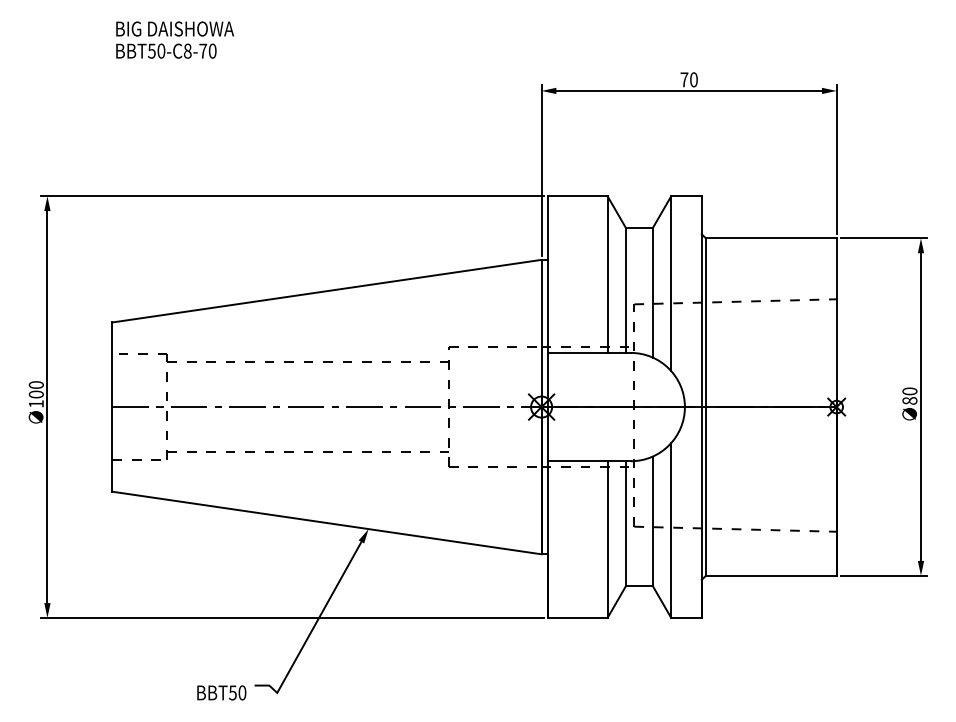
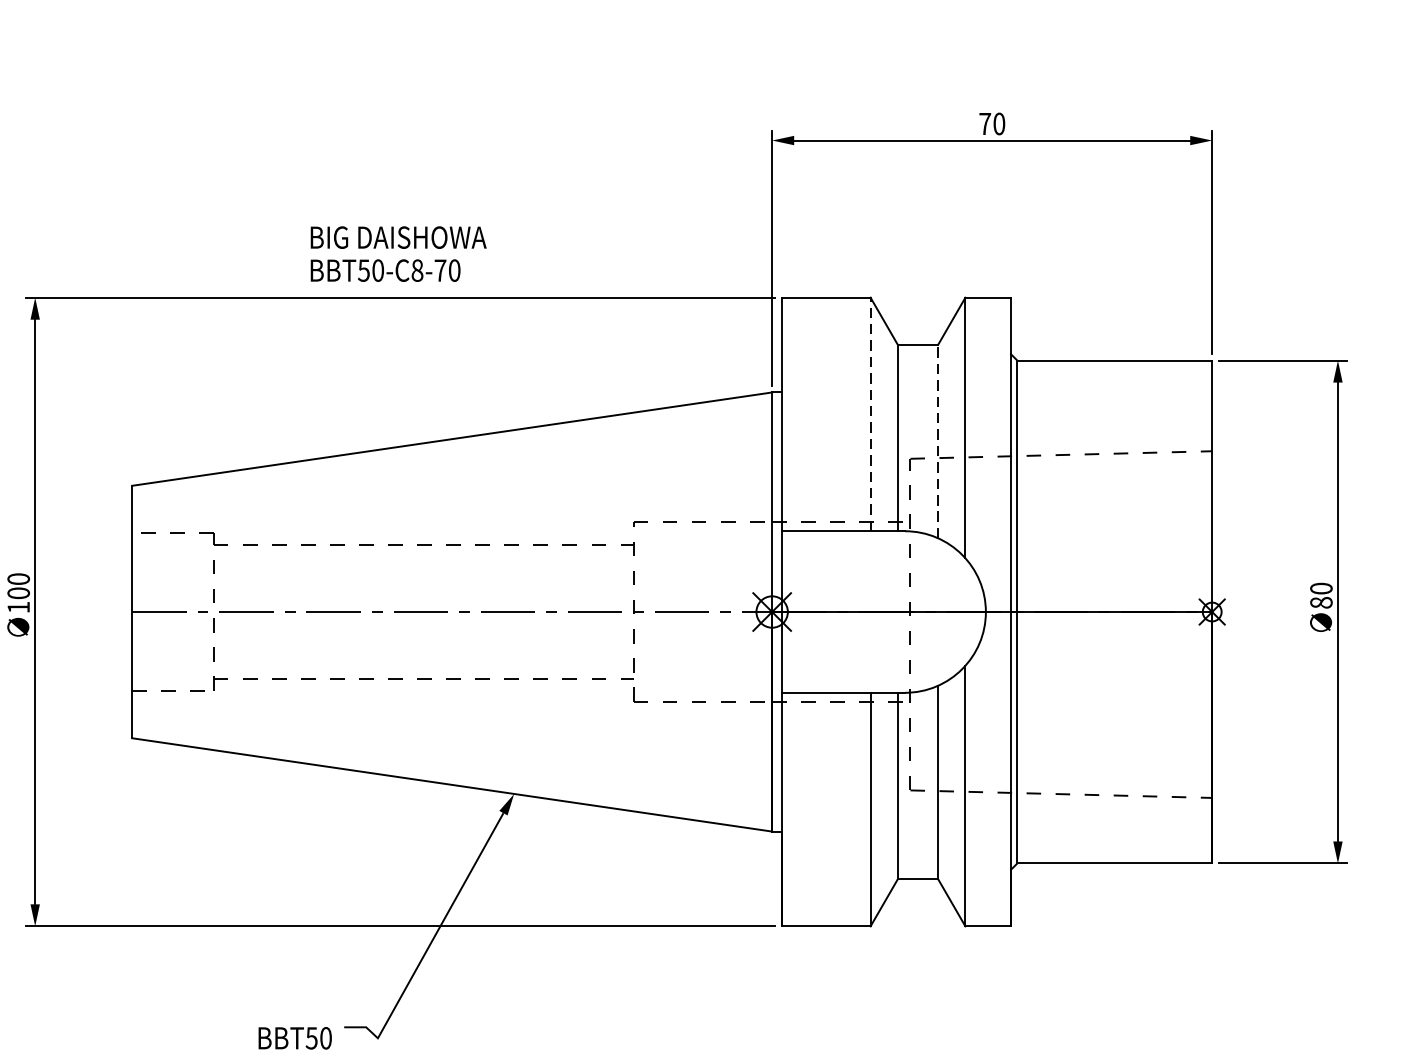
text: (174, 39) -> (397, 253), moved
line: (607, 274) -> (870, 414), solid -> dashed
line: (652, 292) -> (937, 441), solid -> dashed

